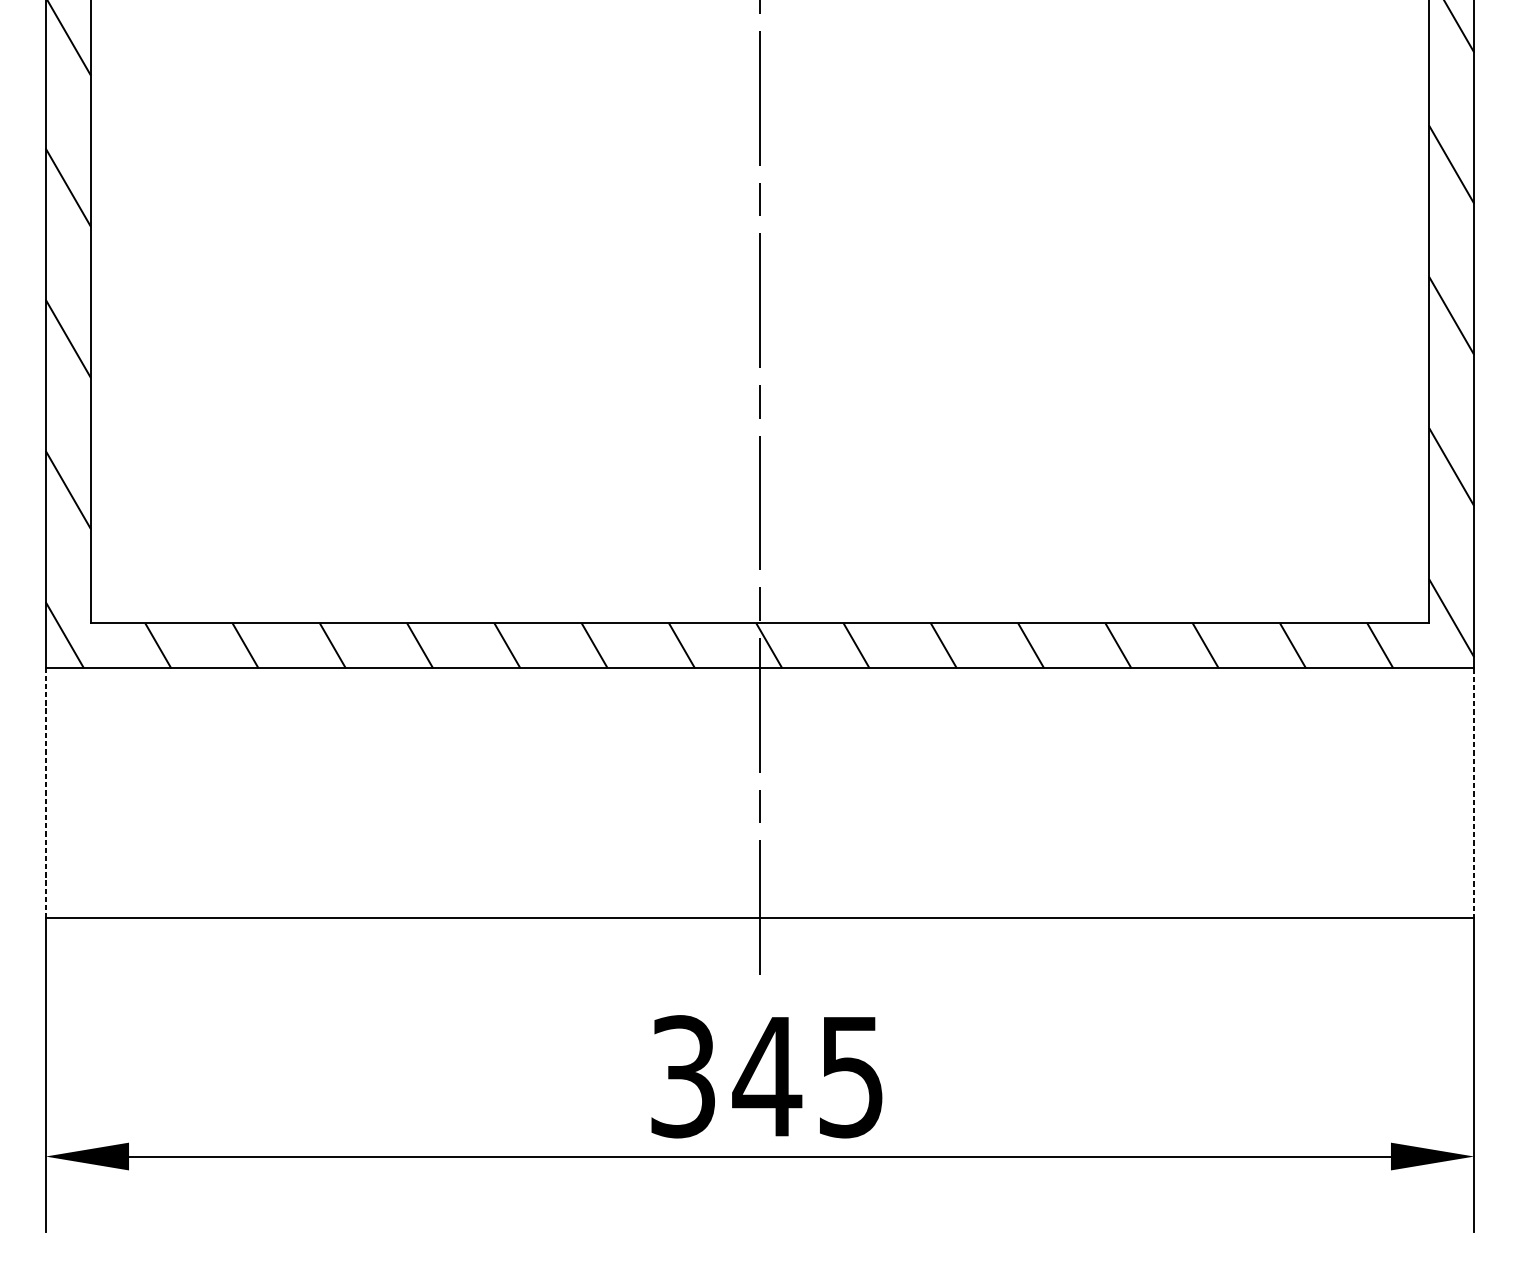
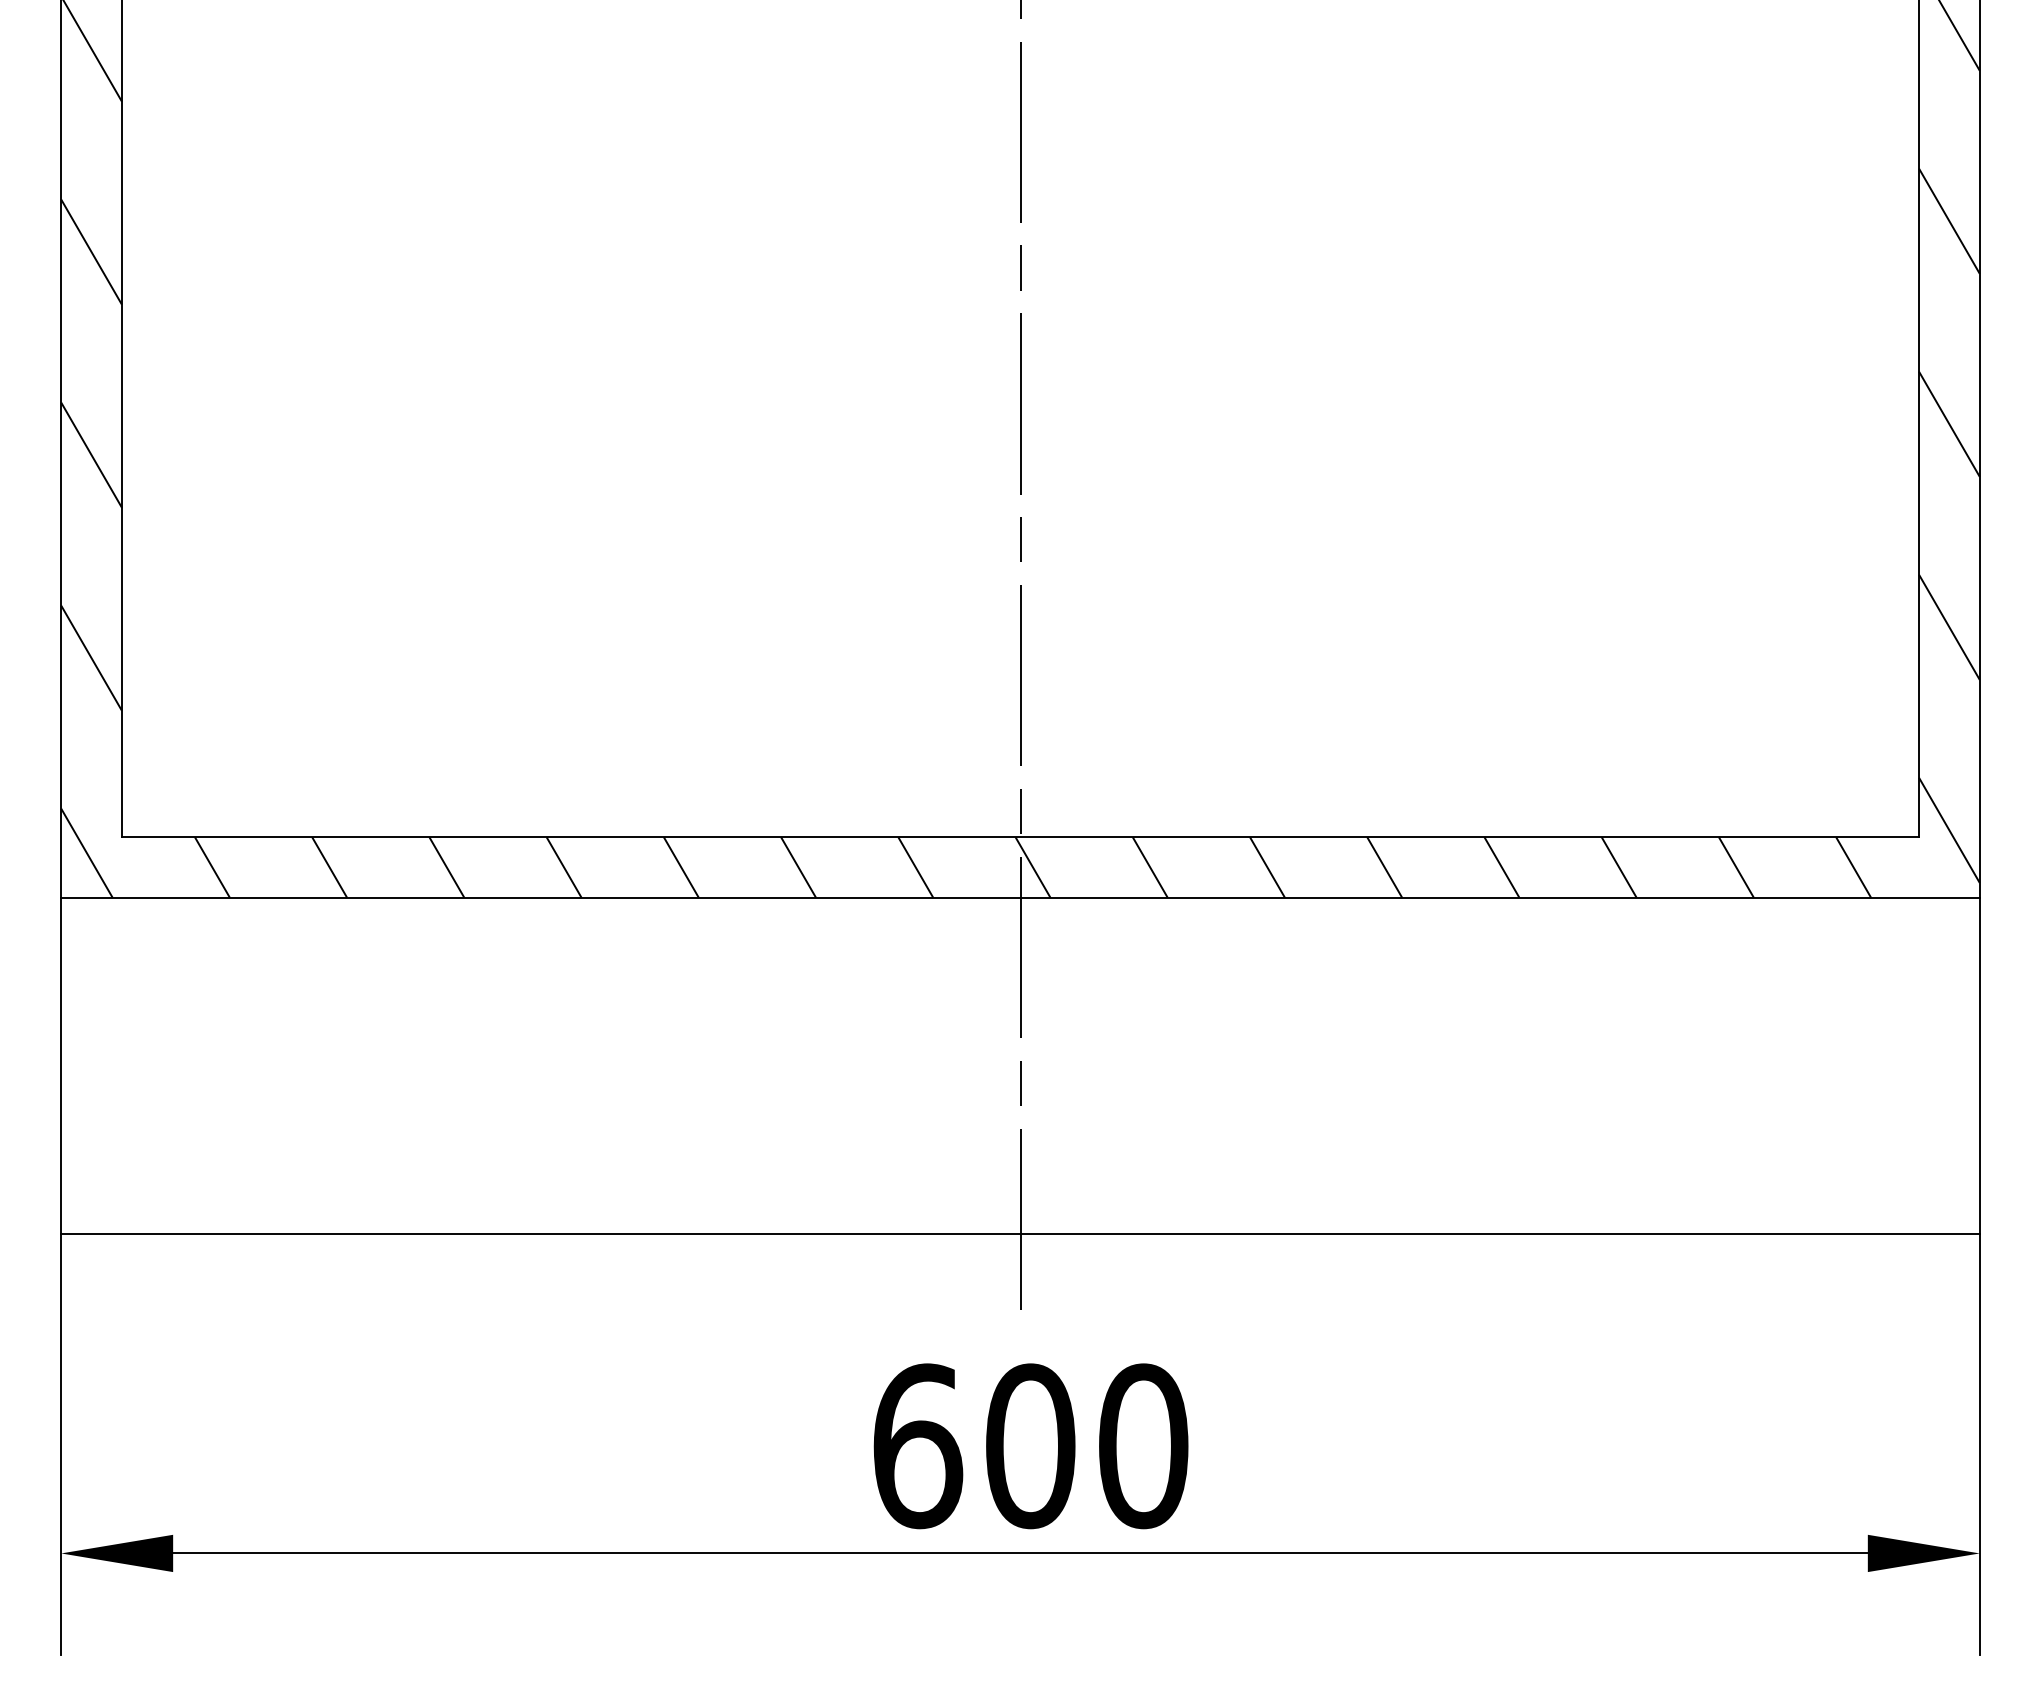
line: (45, 793) -> (61, 1065), dashed -> solid
line: (1474, 793) -> (1979, 1065), dashed -> solid
text: (767, 1076) -> (1030, 1446), 345 -> 600

